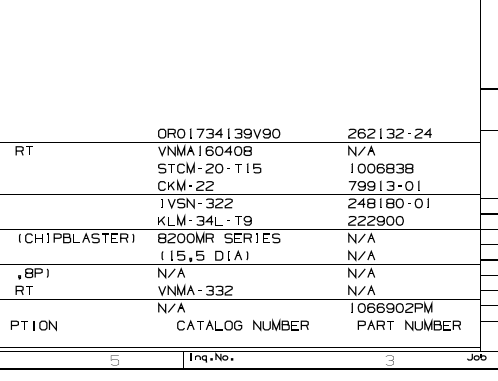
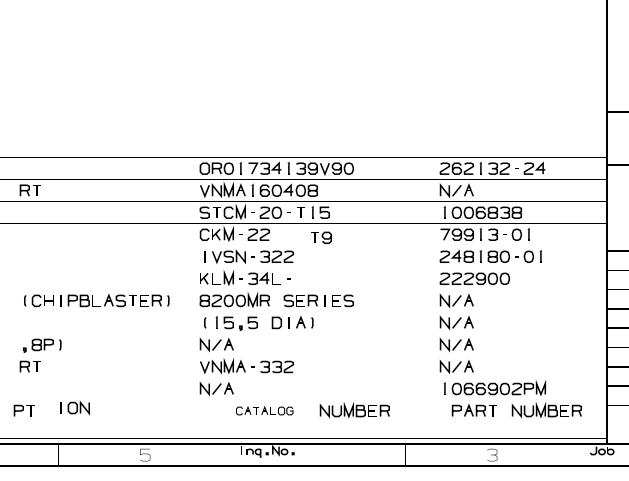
part: (243, 220) -> (321, 237), moved
part: (44, 325) -> (74, 408), moved
part: (209, 325) -> (264, 410), size x0.7

